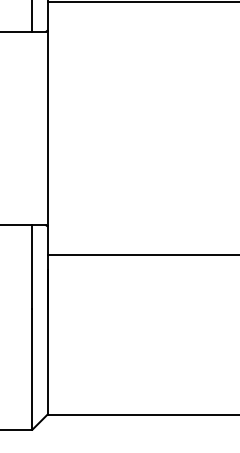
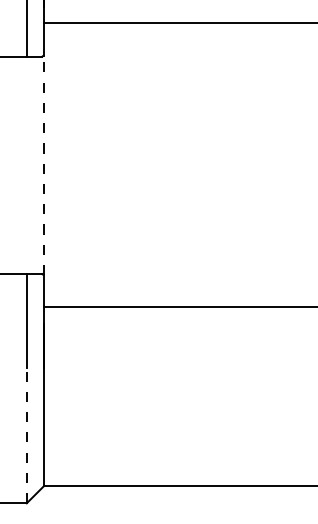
line: (47, 128) -> (43, 165), solid -> dashed
line: (32, 369) -> (26, 435), solid -> dashed

